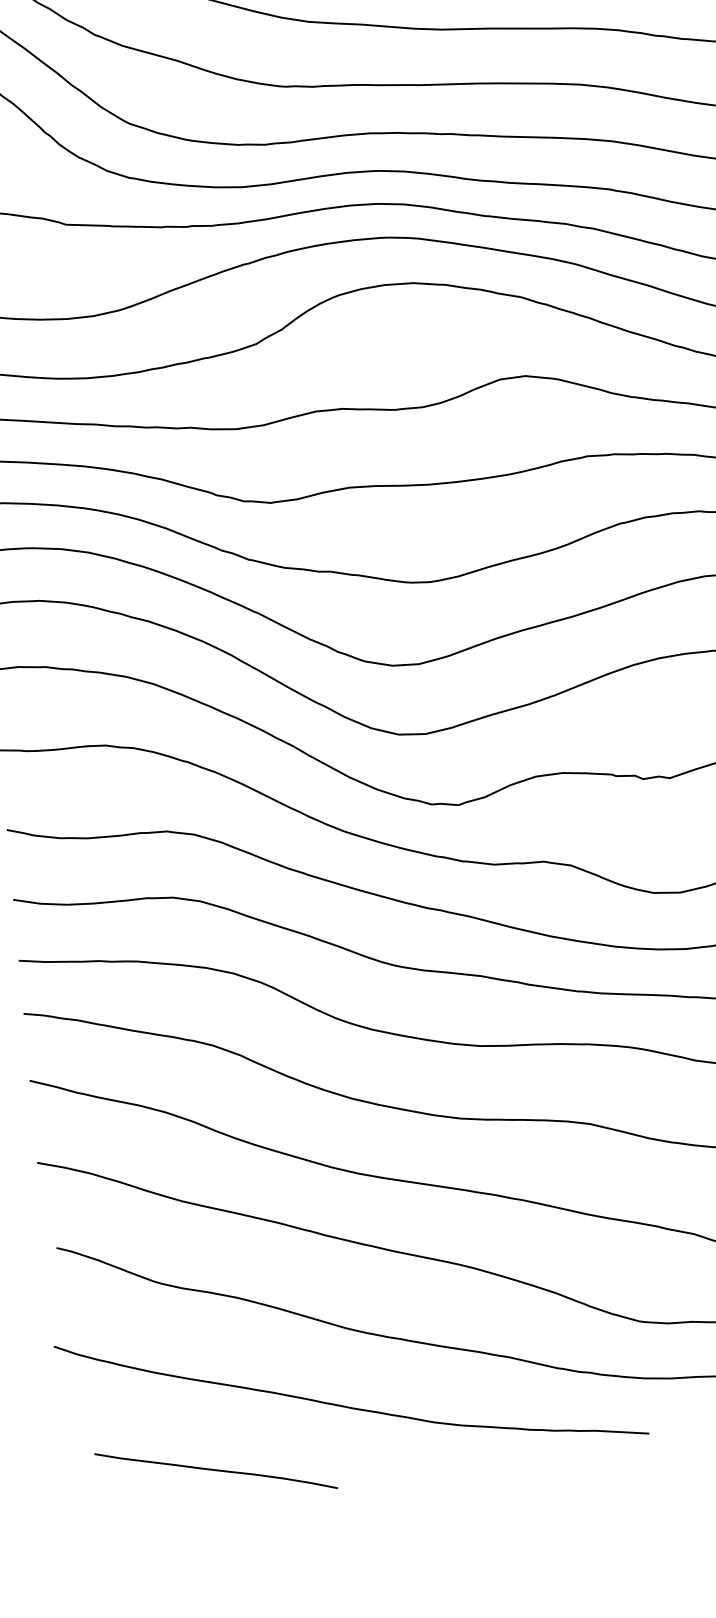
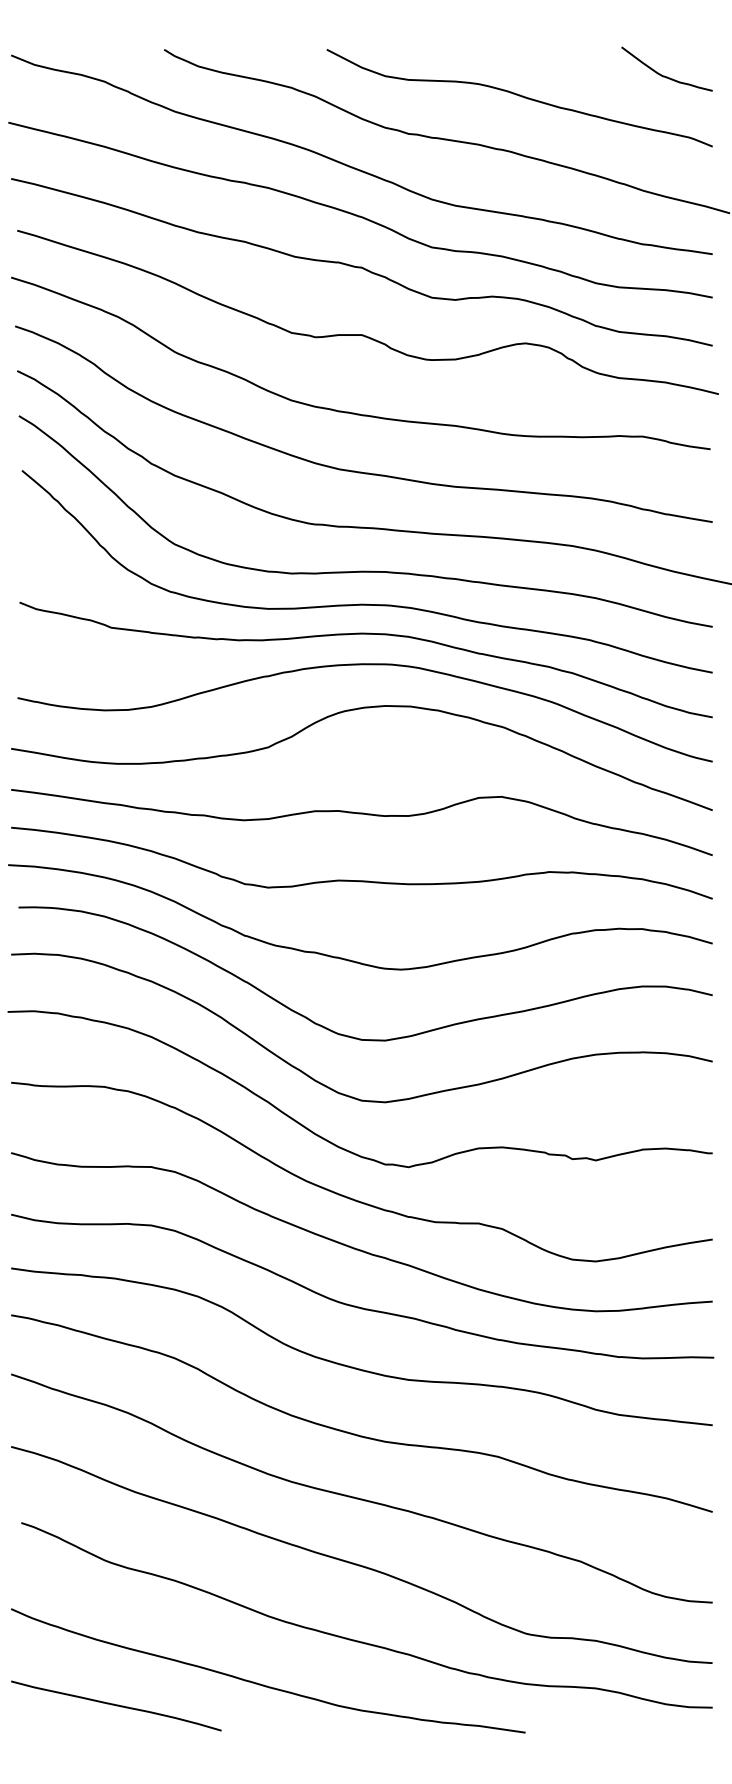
curve: (216, 1470) -> (116, 1705), moved

